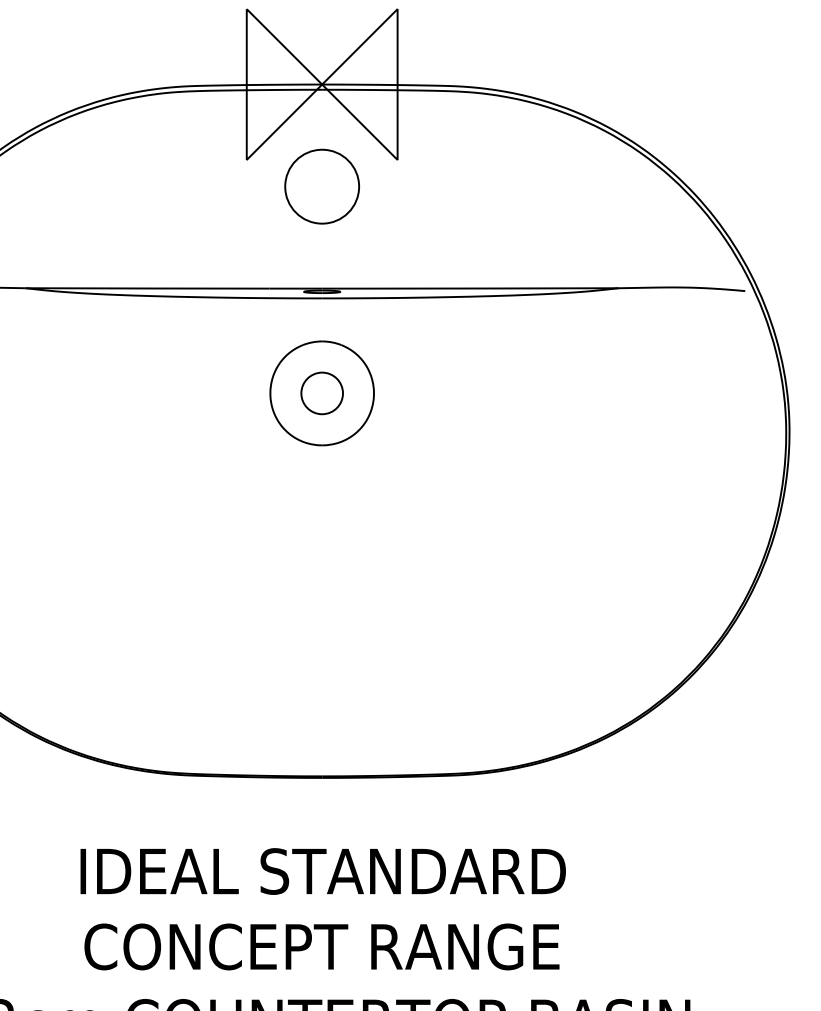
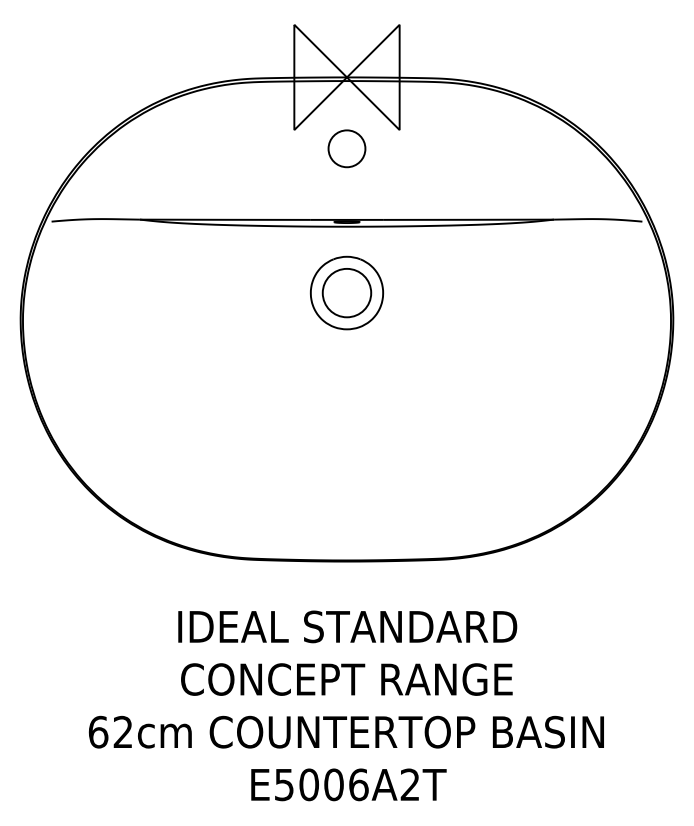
circle: (321, 186) -> (346, 148), size x0.71
circle: (321, 392) -> (346, 292), size x1.67

